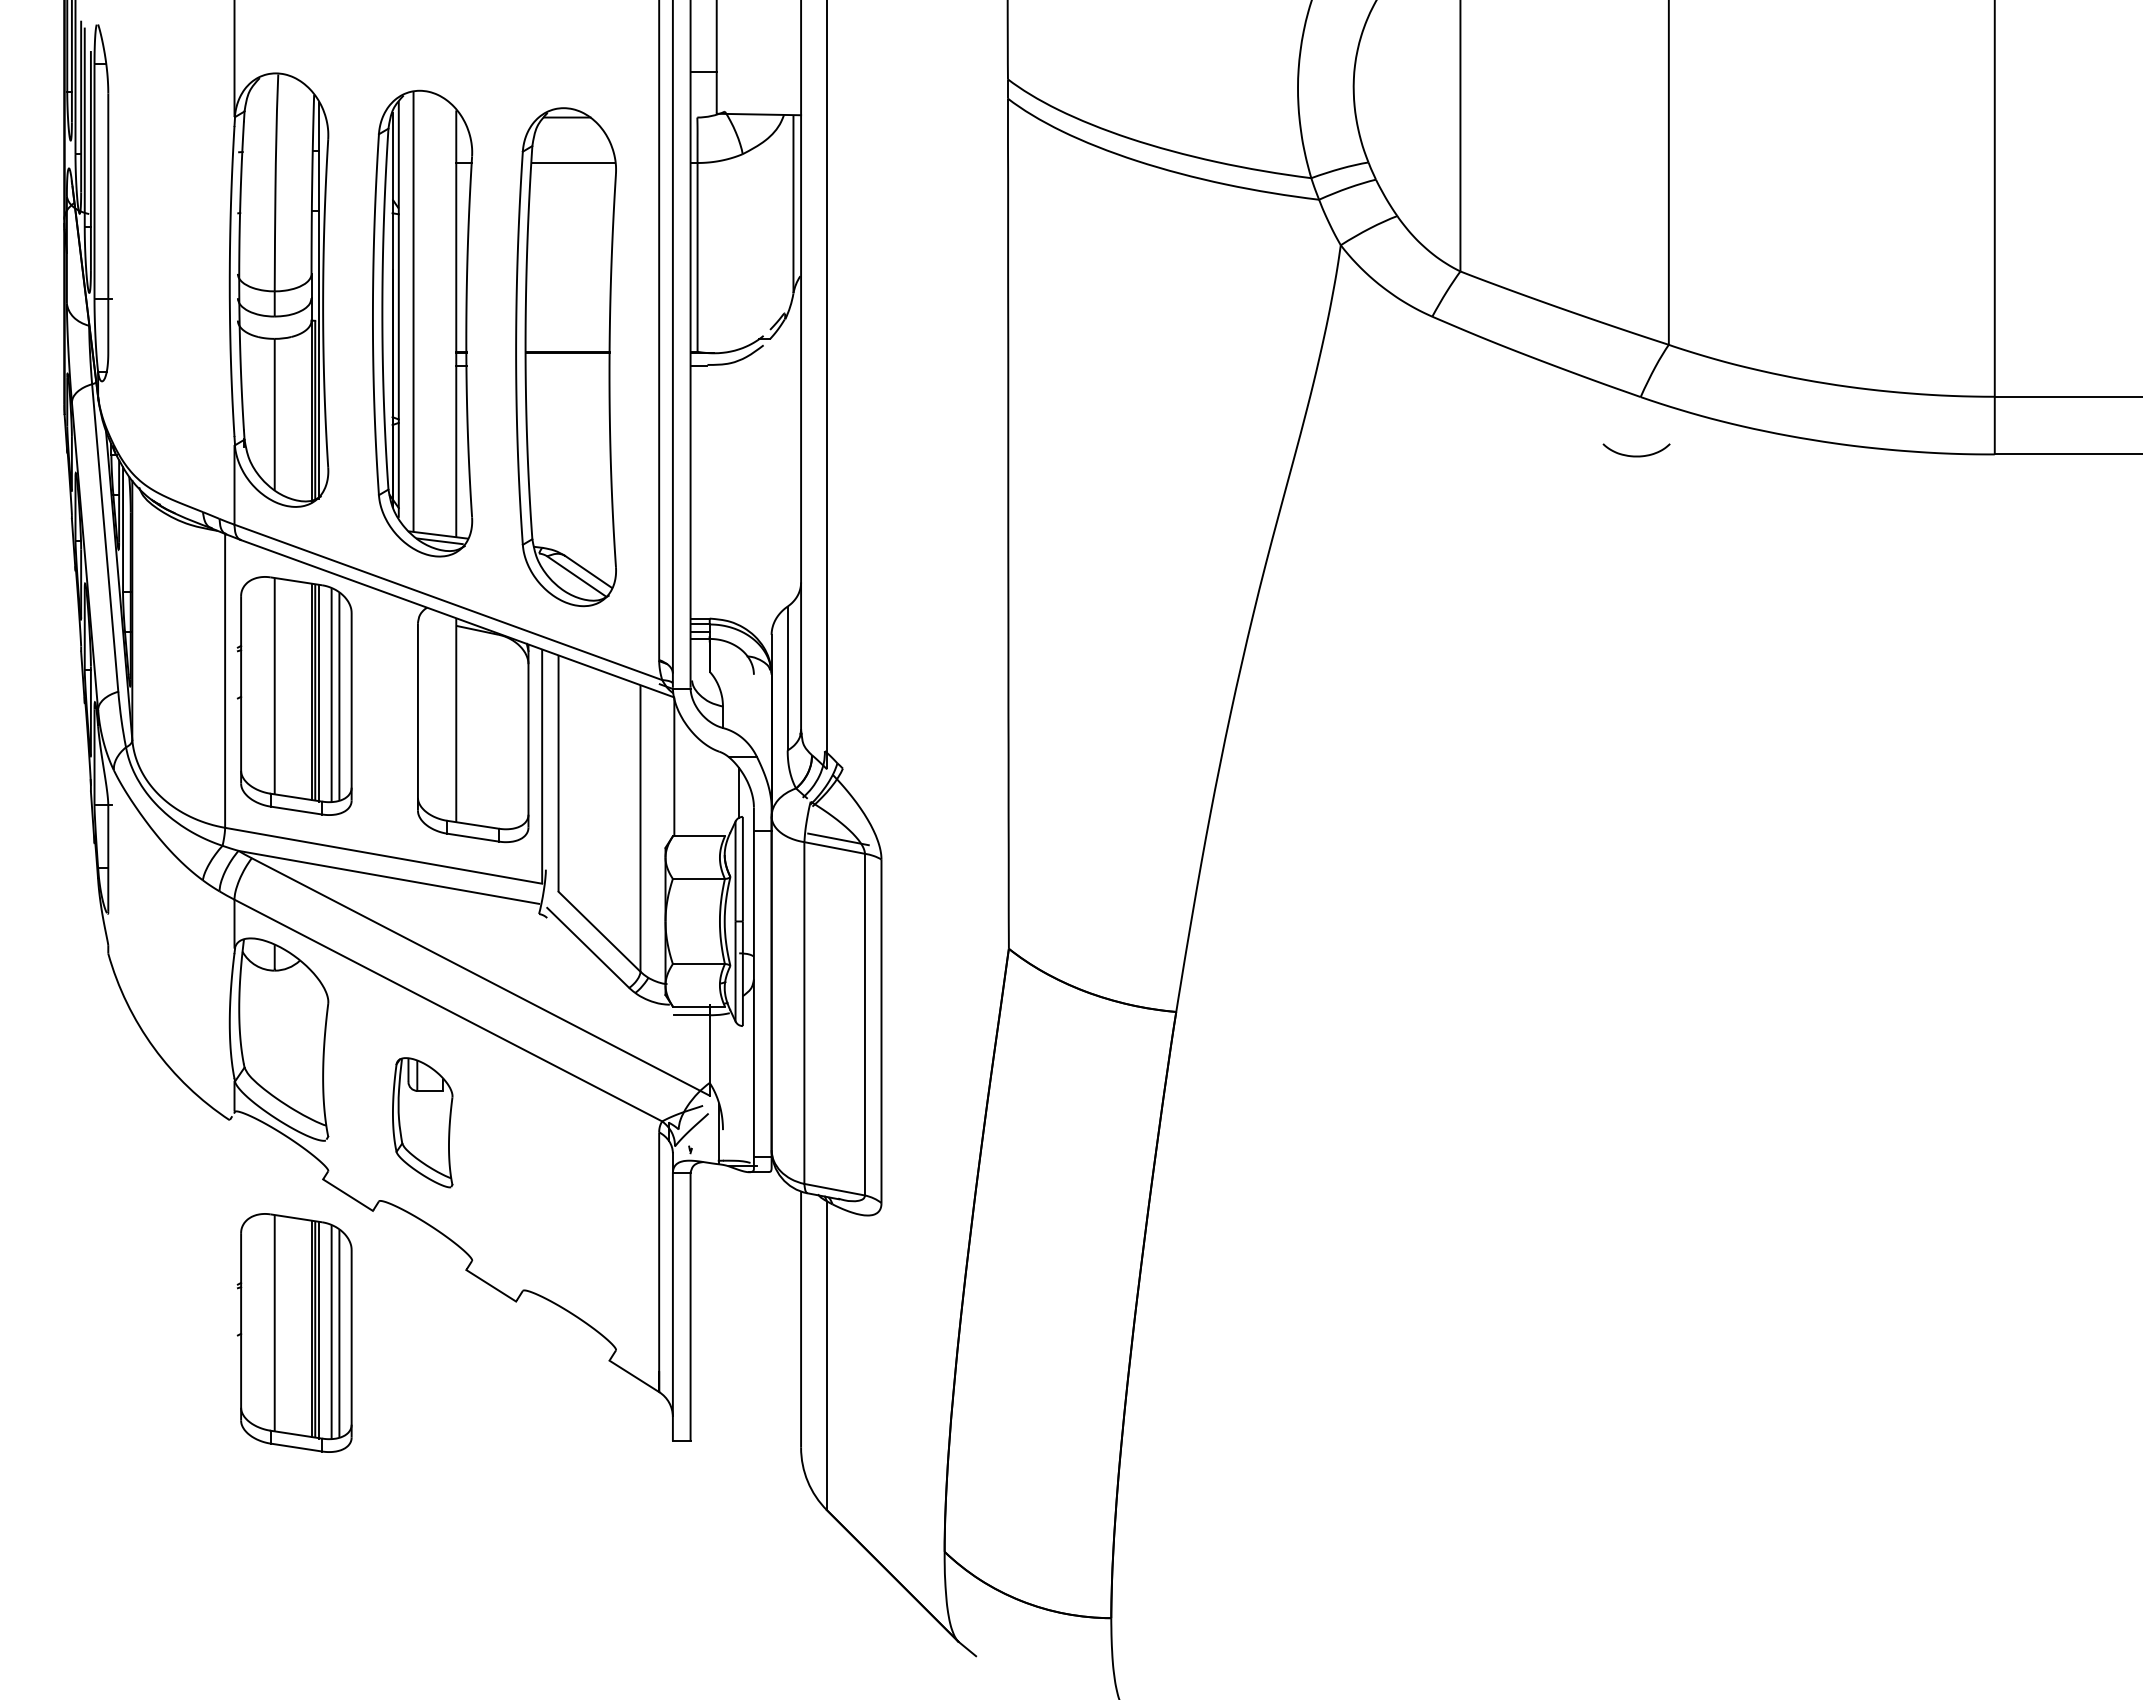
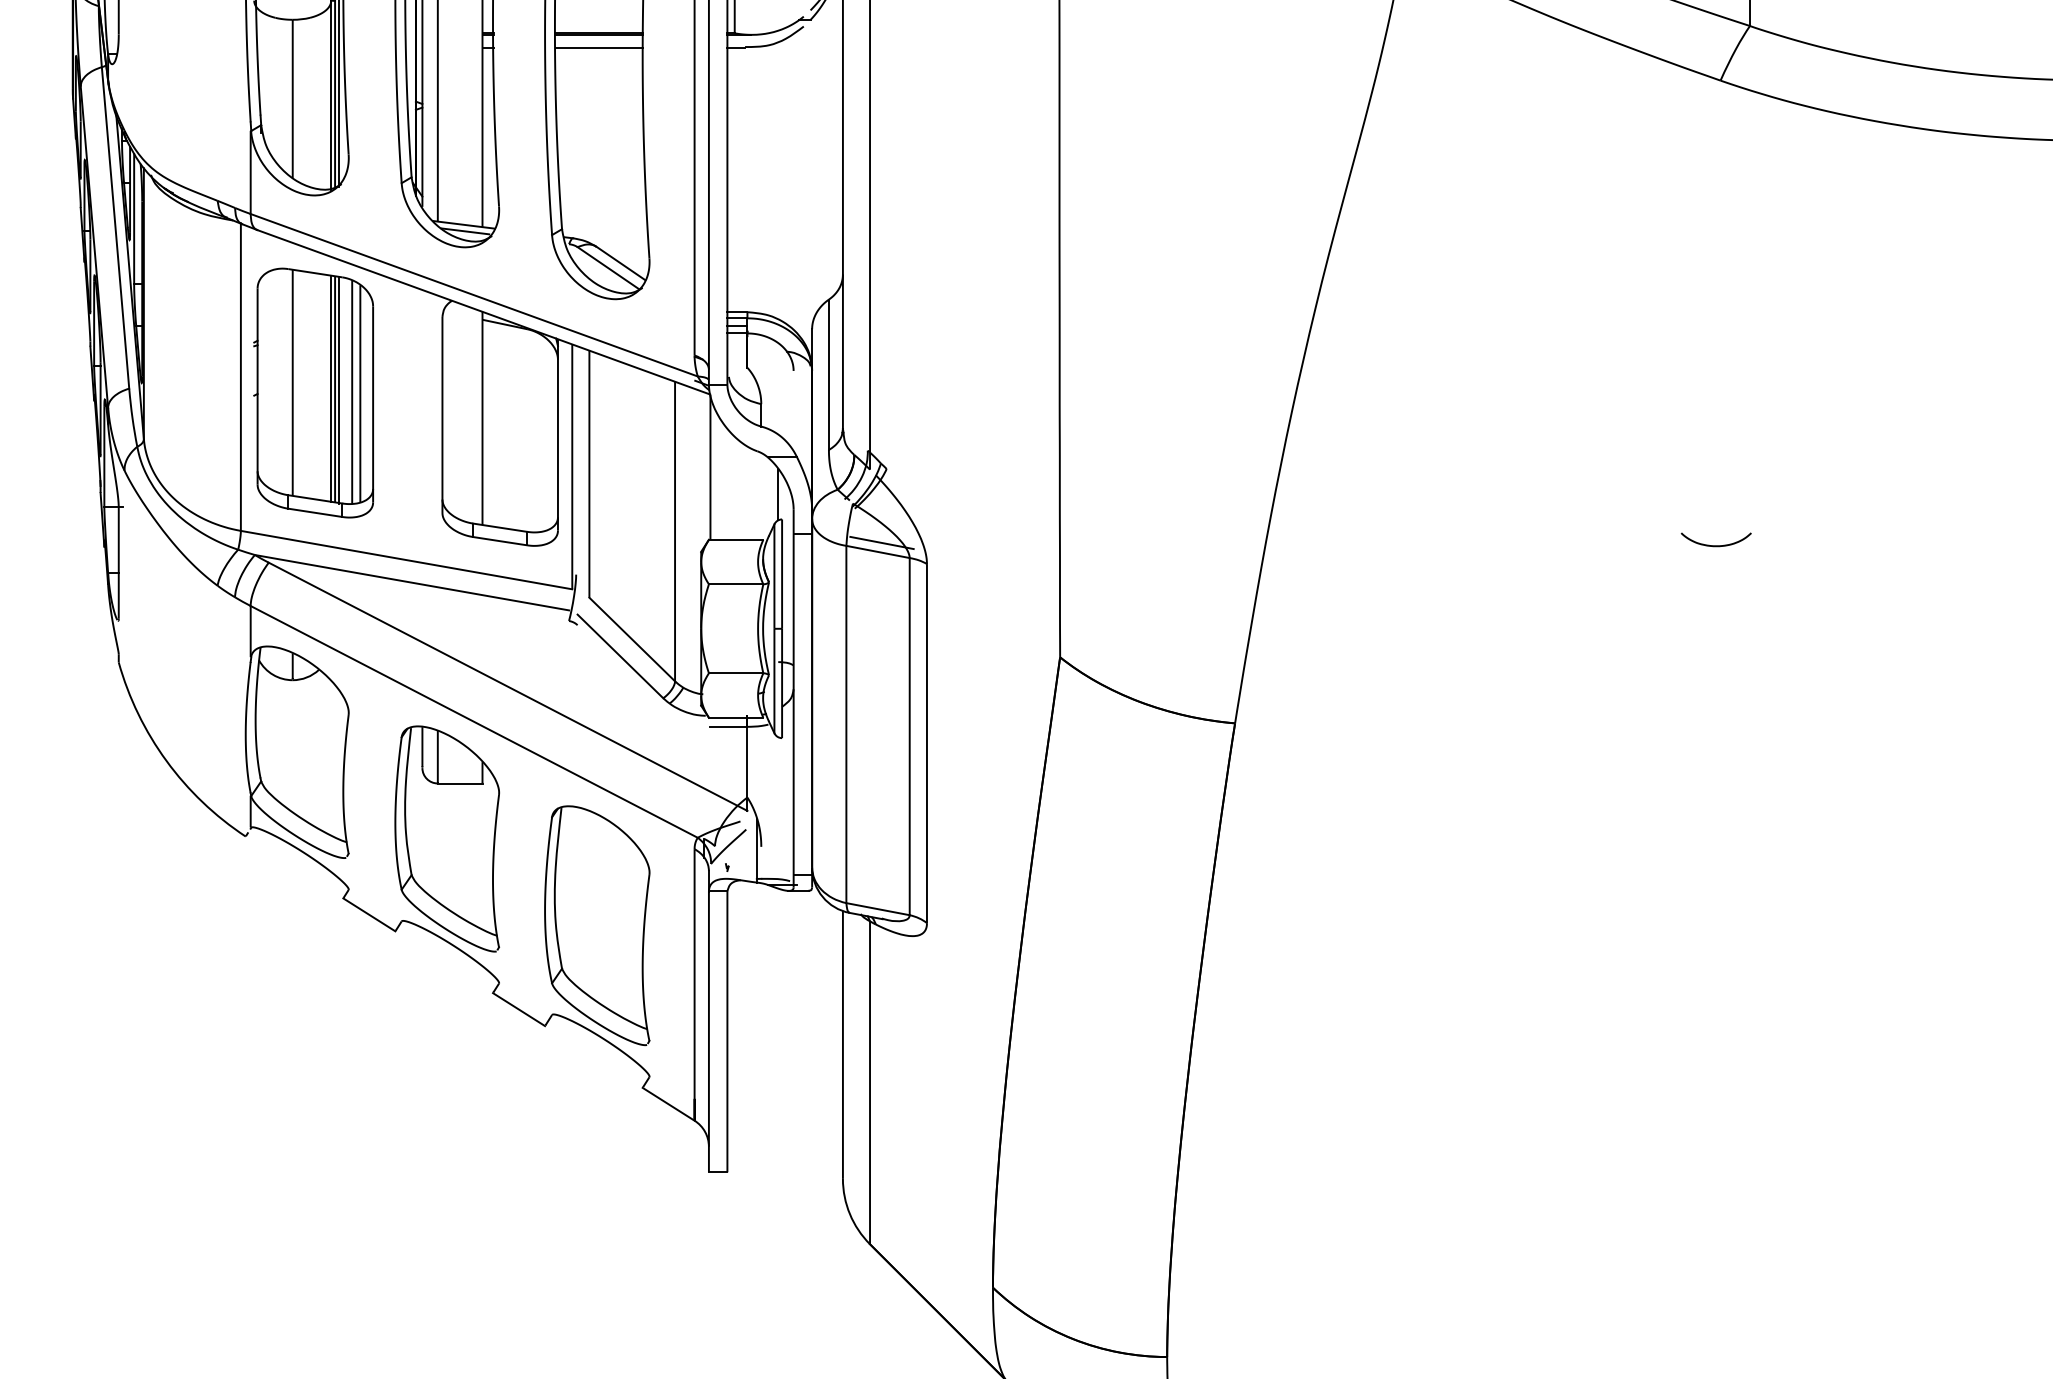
line: (568, 366) -> (599, 48), added
curve: (1636, 455) -> (1716, 545), moved
part: (422, 1122) -> (447, 838), size x1.67
part: (565, 1205) -> (596, 925), added
part: (294, 1332) -> (313, 1058), removed

